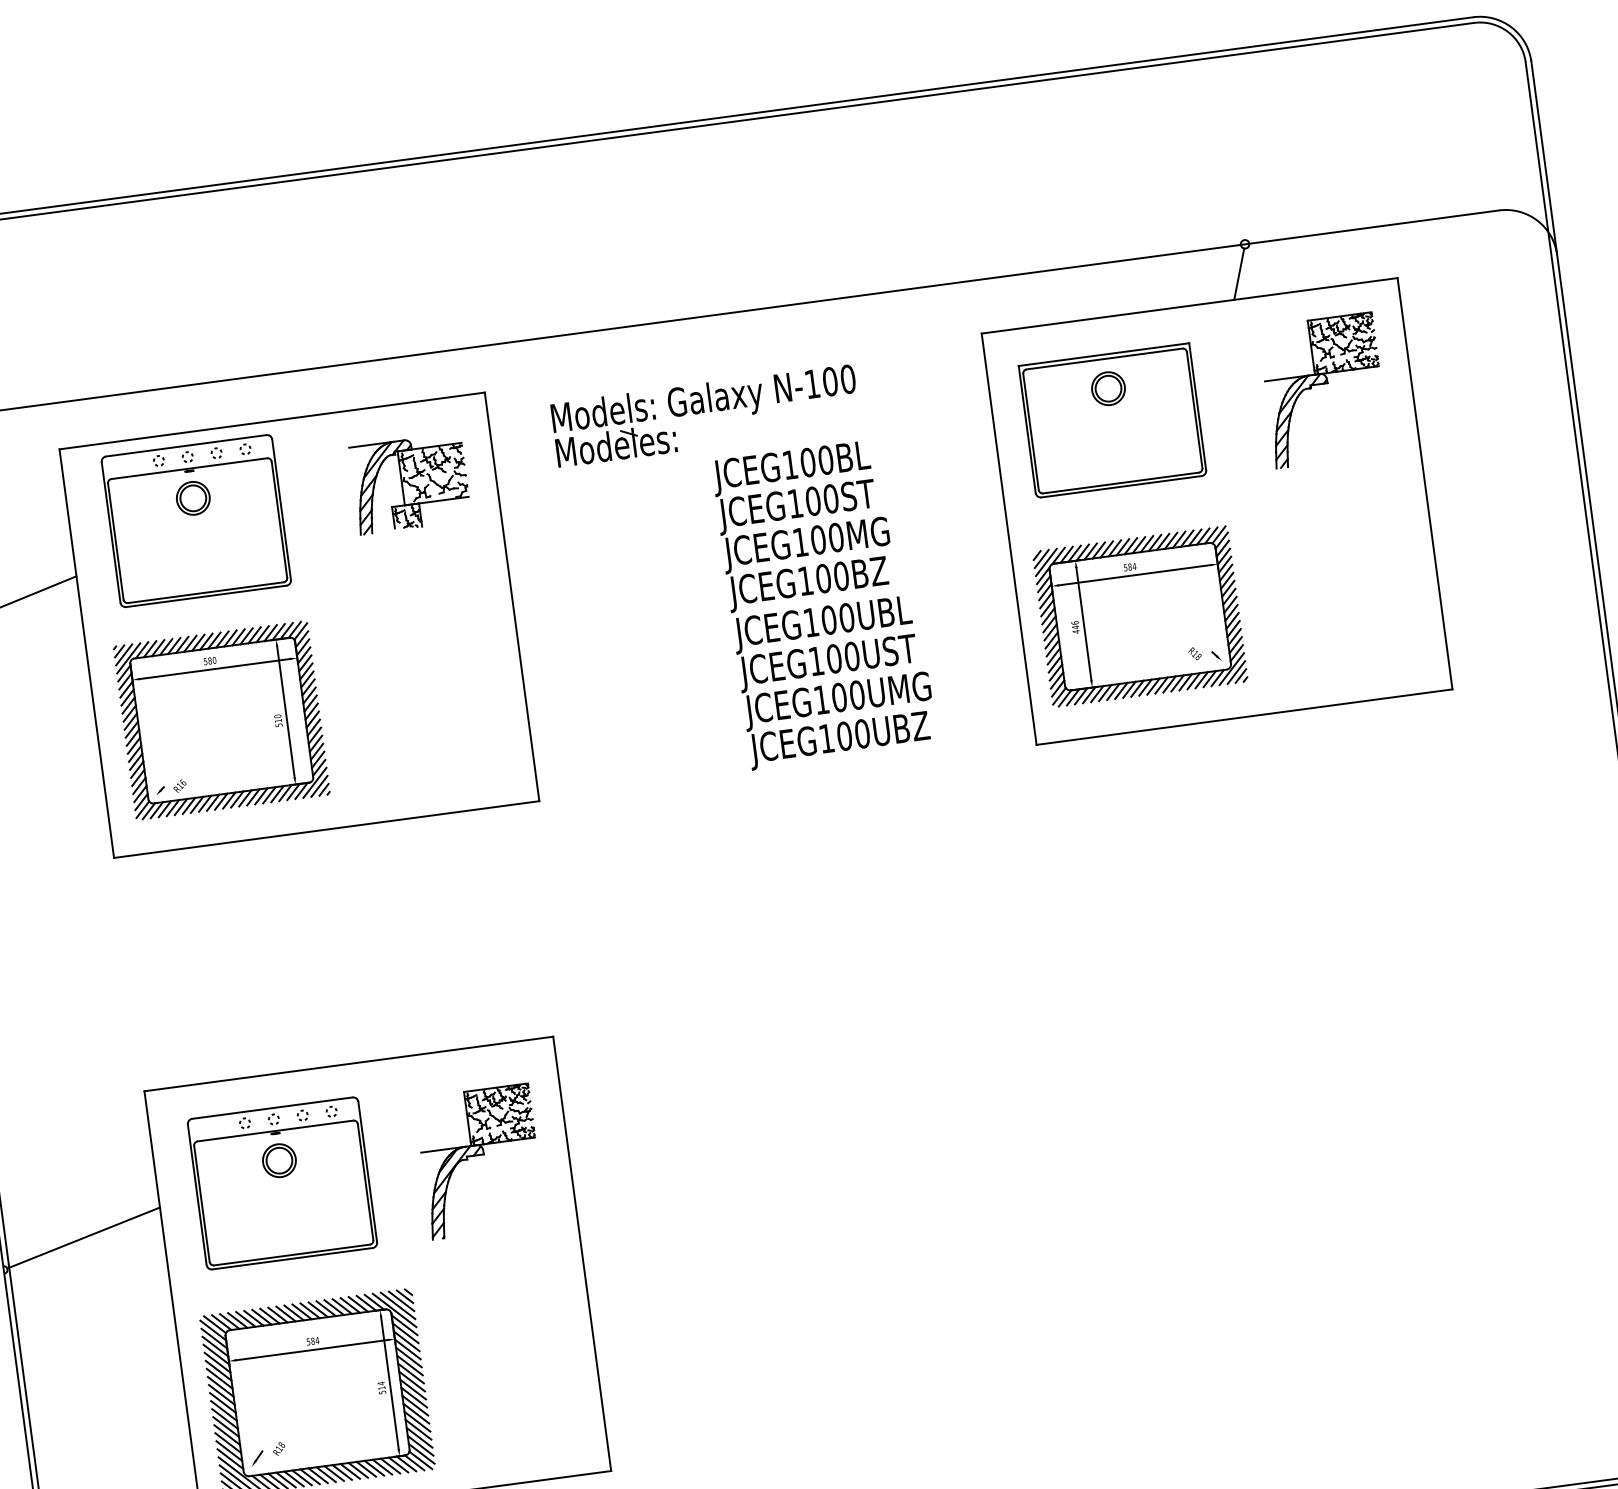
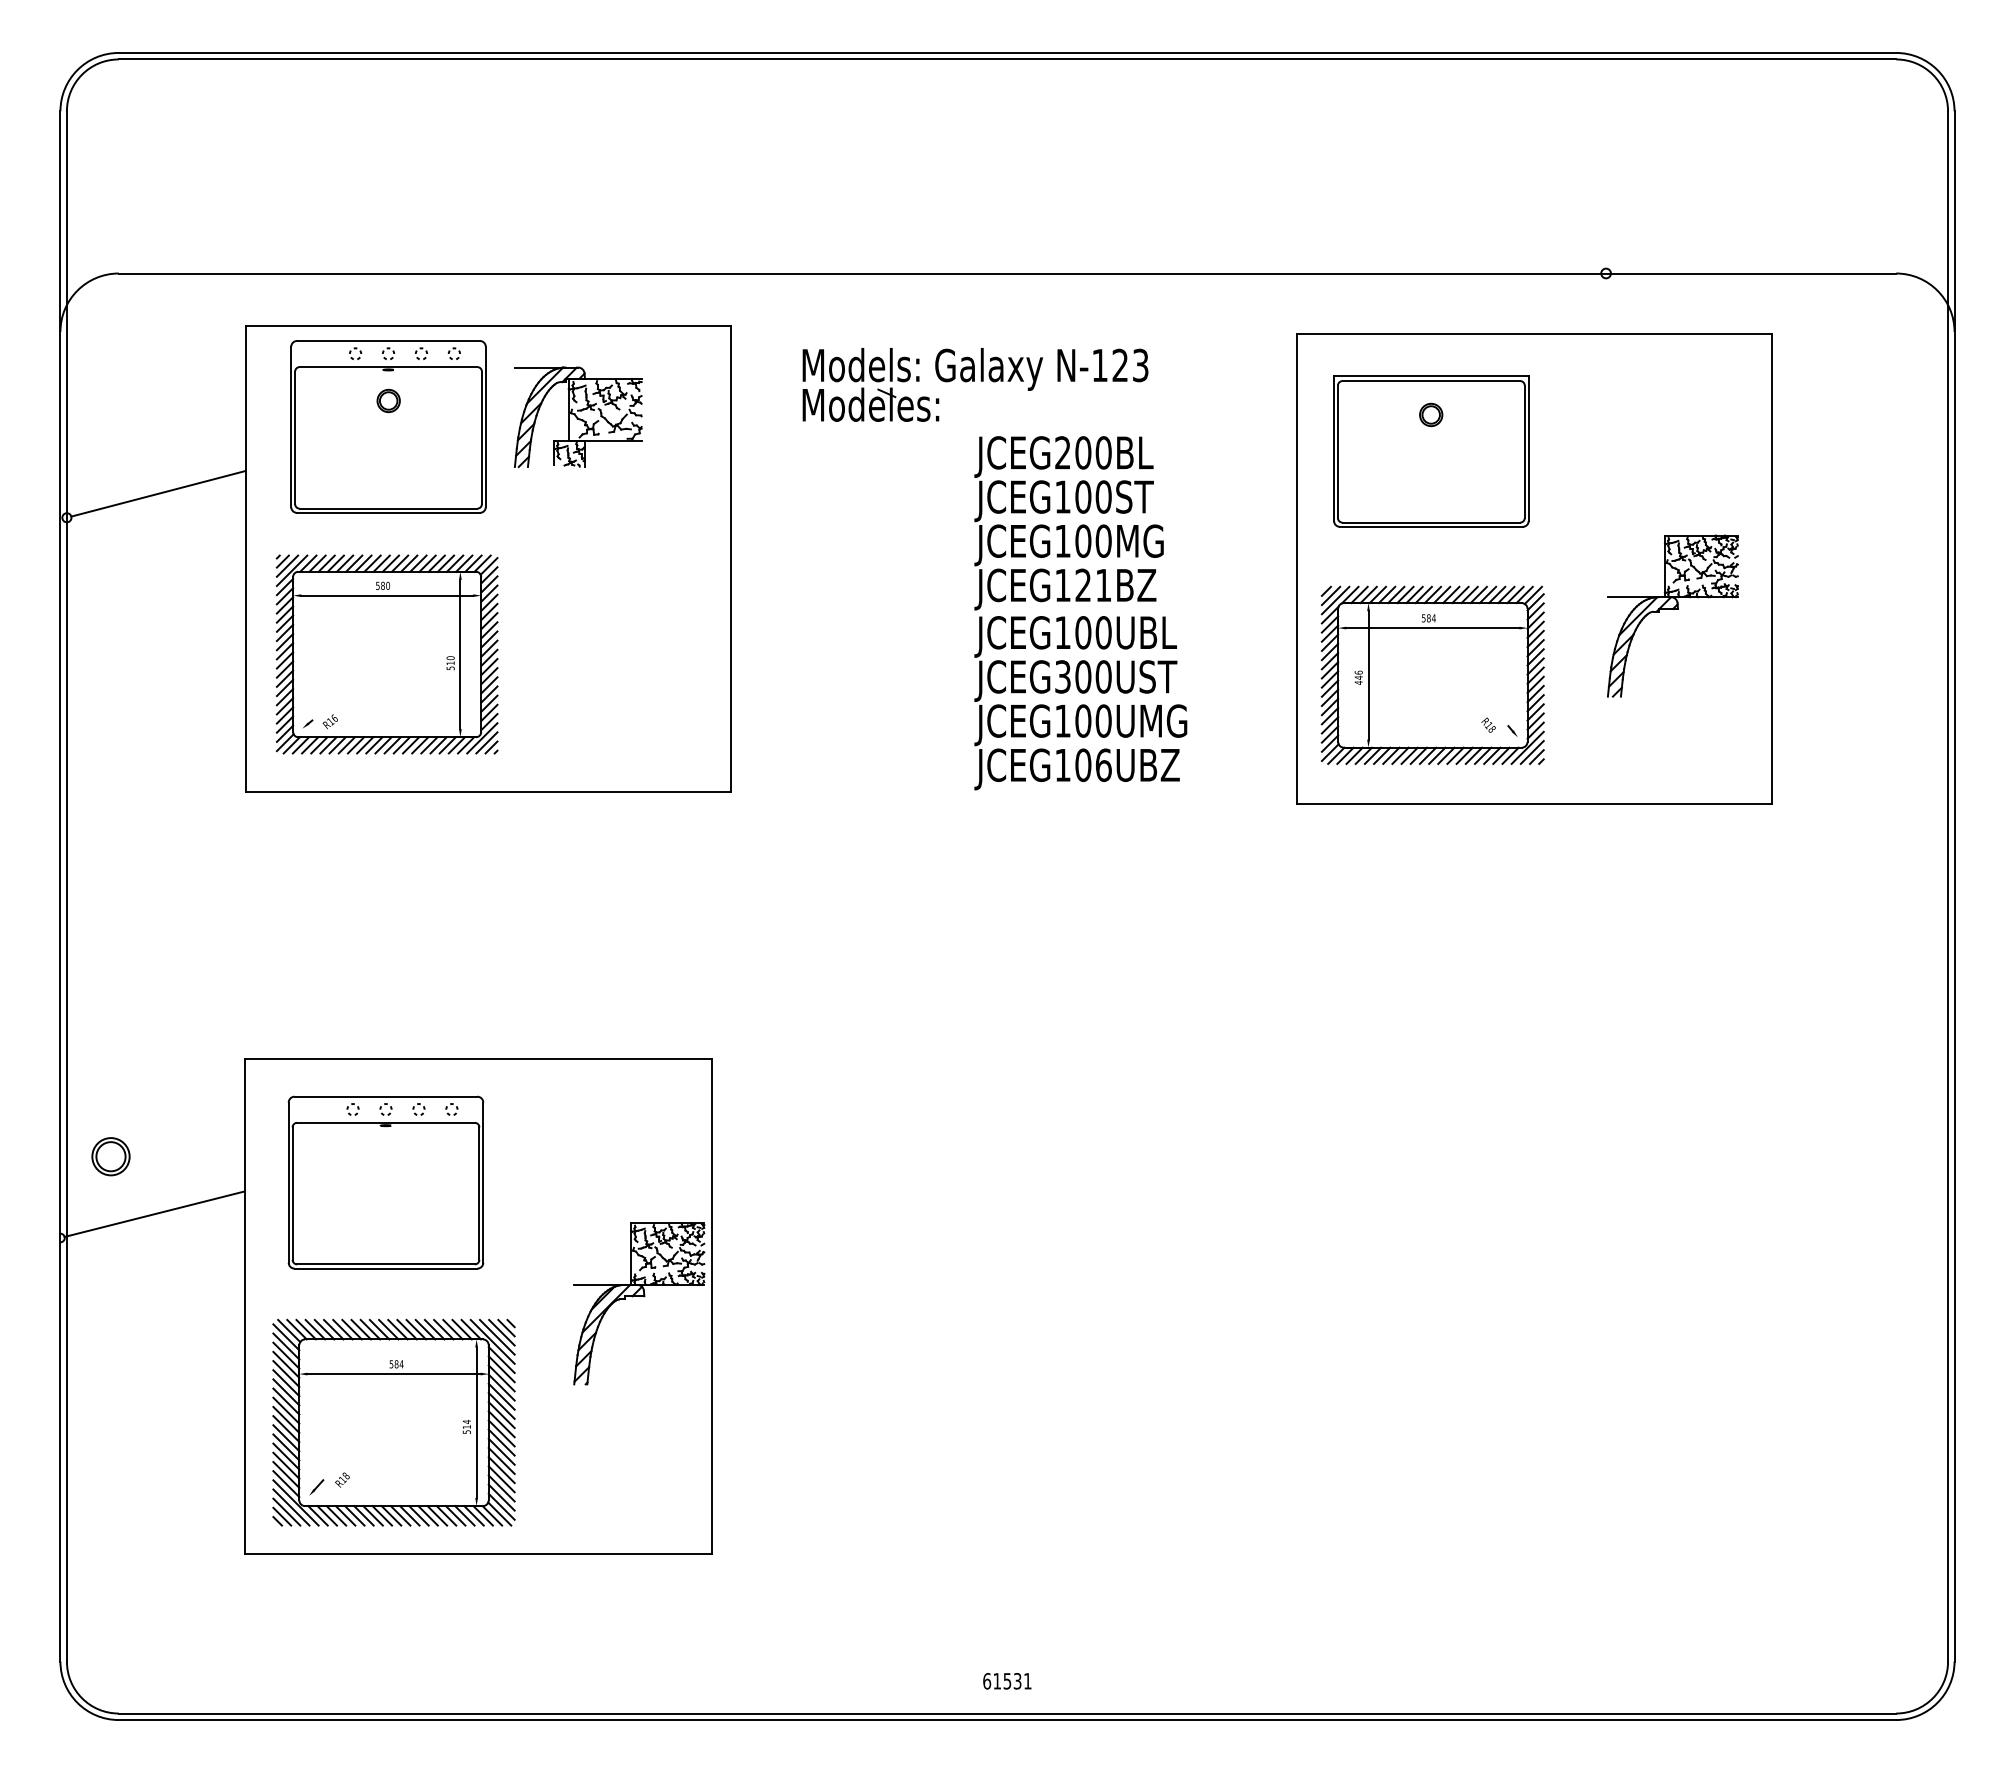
line: (1238, 274) -> (1594, 306), removed
text: (839, 380) -> (1130, 365), N-100 -> N-123
part: (1107, 388) -> (1430, 414), size x0.6
part: (1323, 389) -> (1672, 615), moved
text: (789, 464) -> (1062, 452), JCEG100BL -> JCEG200BL
part: (410, 483) -> (578, 416), moved
part: (193, 497) -> (388, 400), size x0.6
text: (832, 577) -> (1093, 585), JCEG100BZ -> JCEG121BZ
text: (815, 660) -> (1062, 676), JCEG100UST -> JCEG300UST
text: (862, 733) -> (1103, 764), JCEG100UBZ -> JCEG106UBZ
part: (479, 1155) -> (639, 1296), moved
part: (278, 1160) -> (110, 1156), moved

